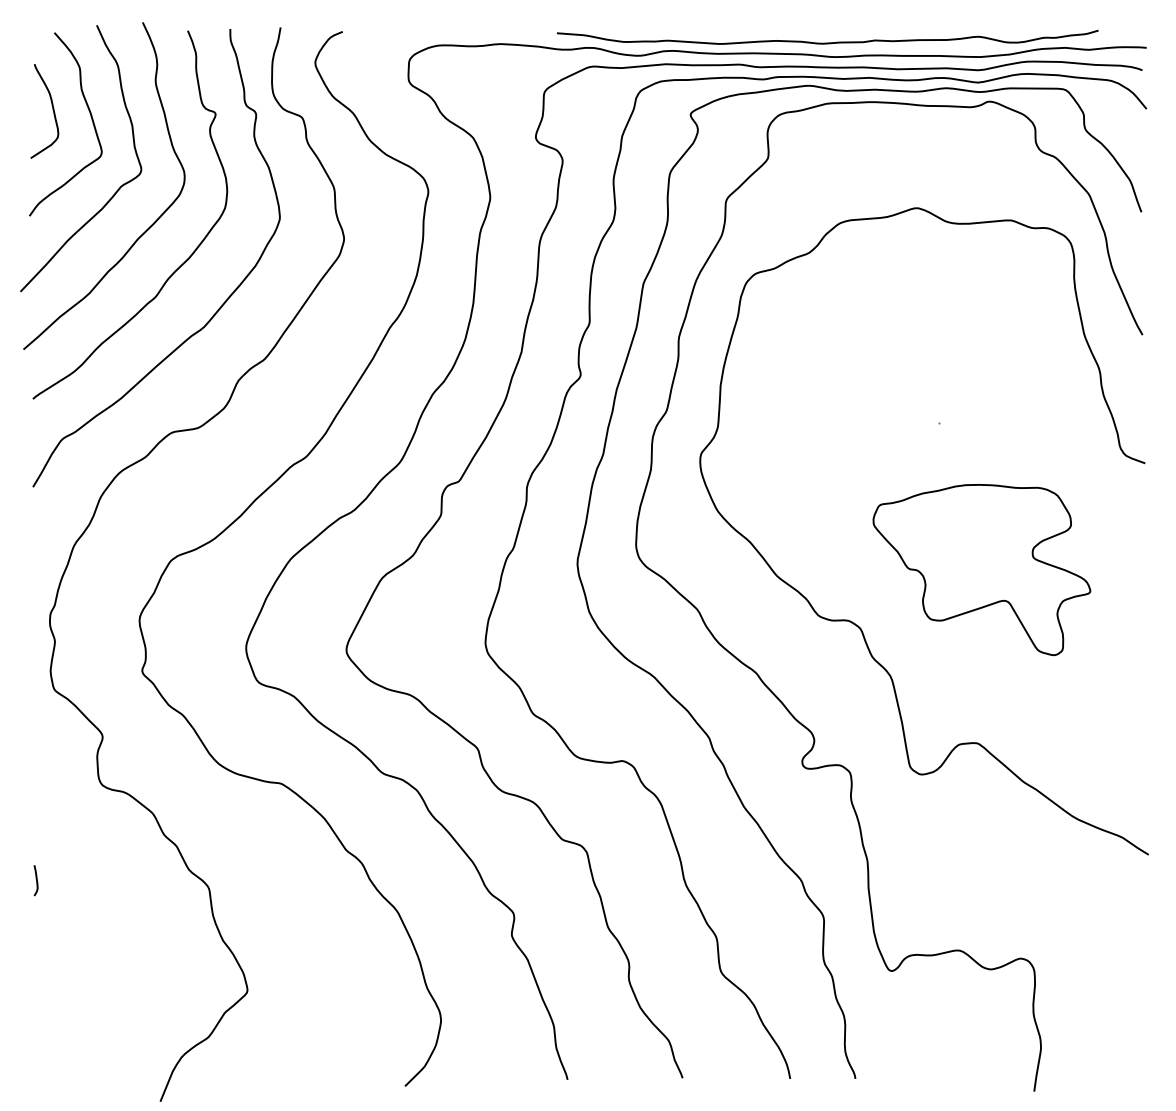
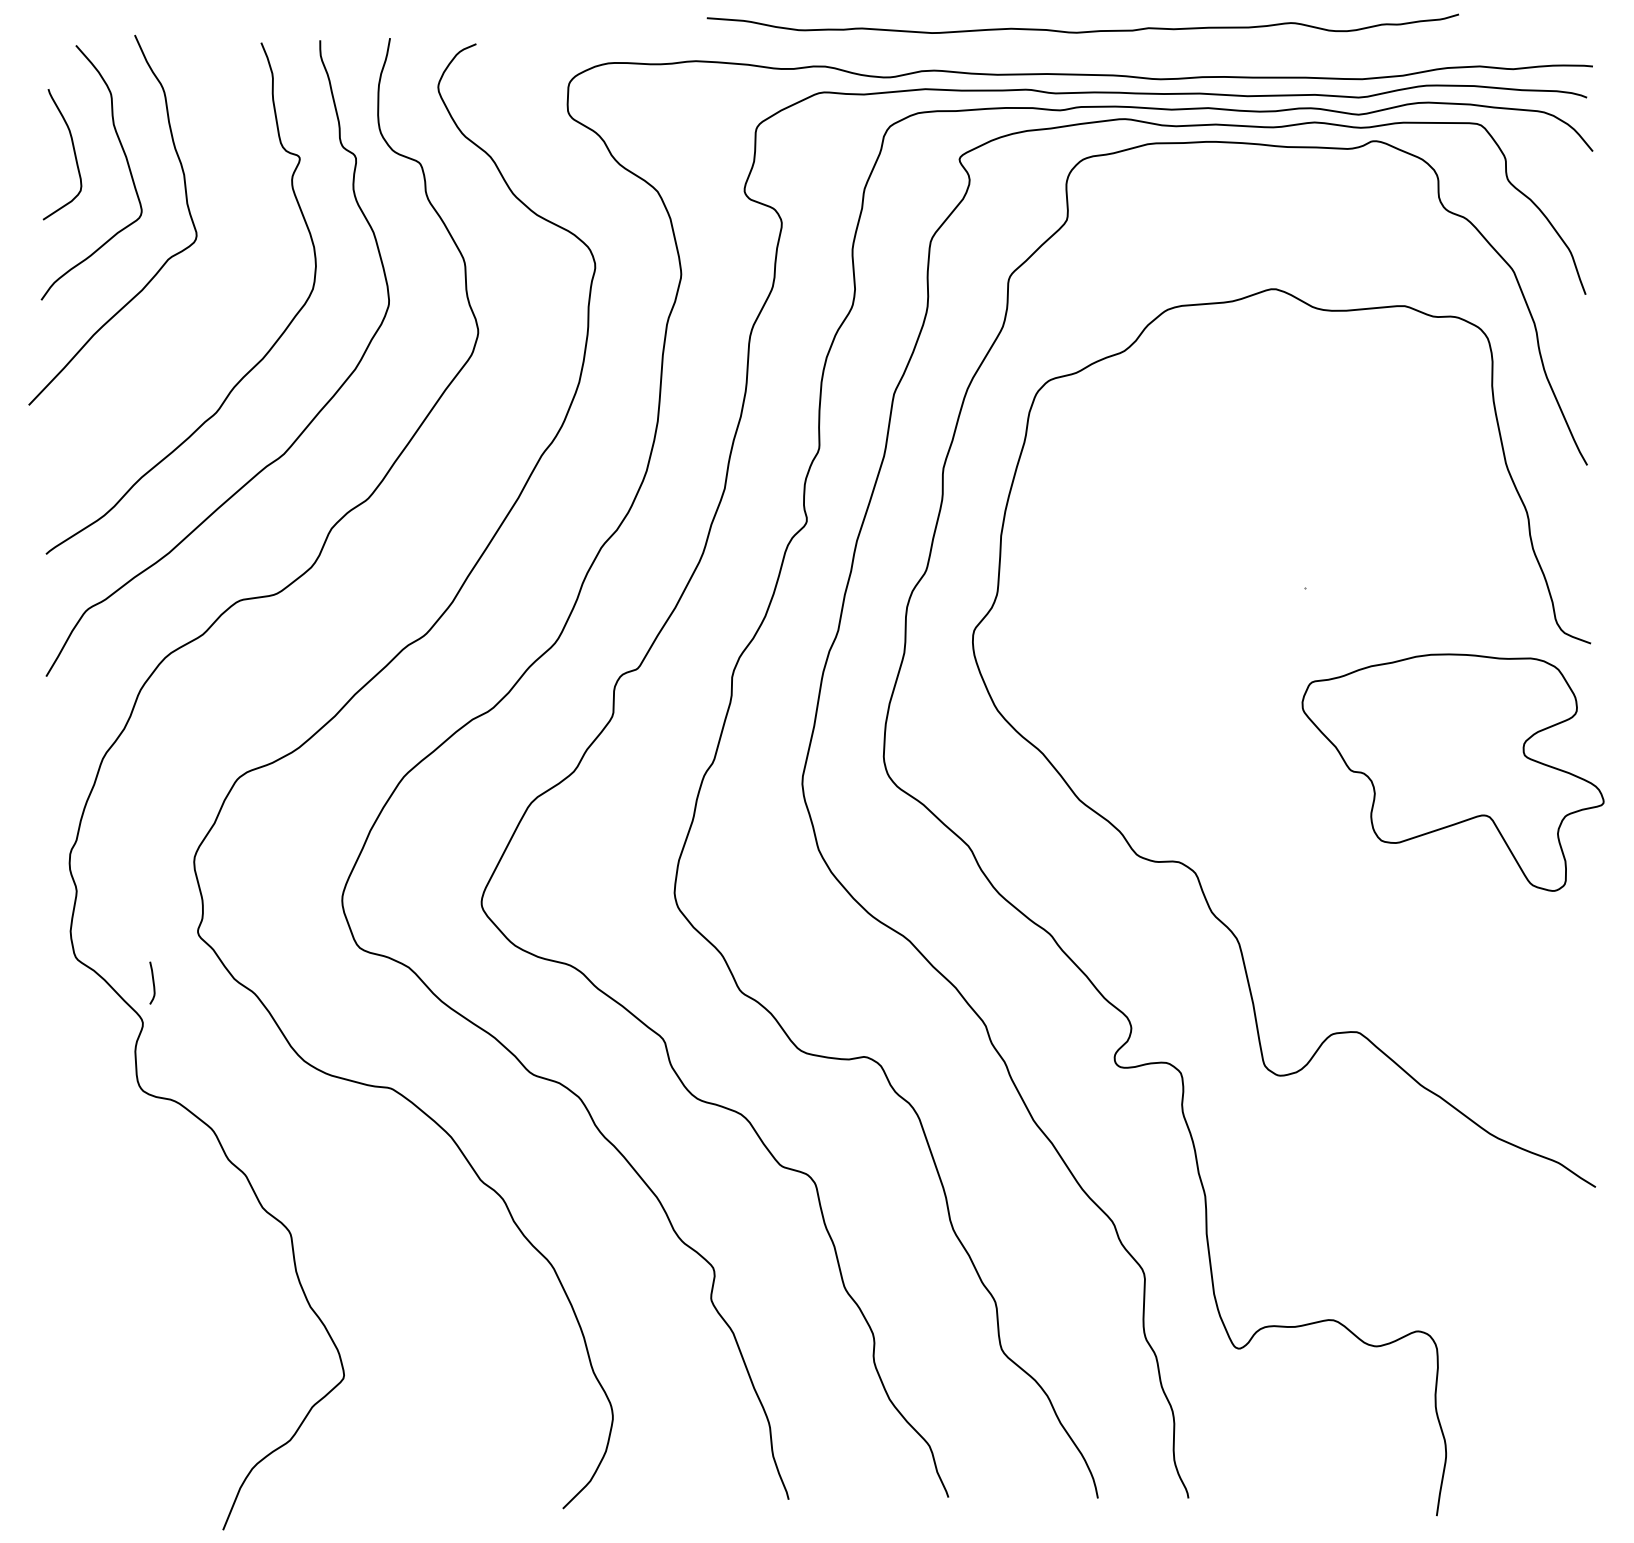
curve: (827, 42) -> (1082, 31), moved
curve: (146, 229) -> (204, 318), removed
part: (981, 569) -> (1452, 772), moved
curve: (36, 880) -> (152, 982), moved

